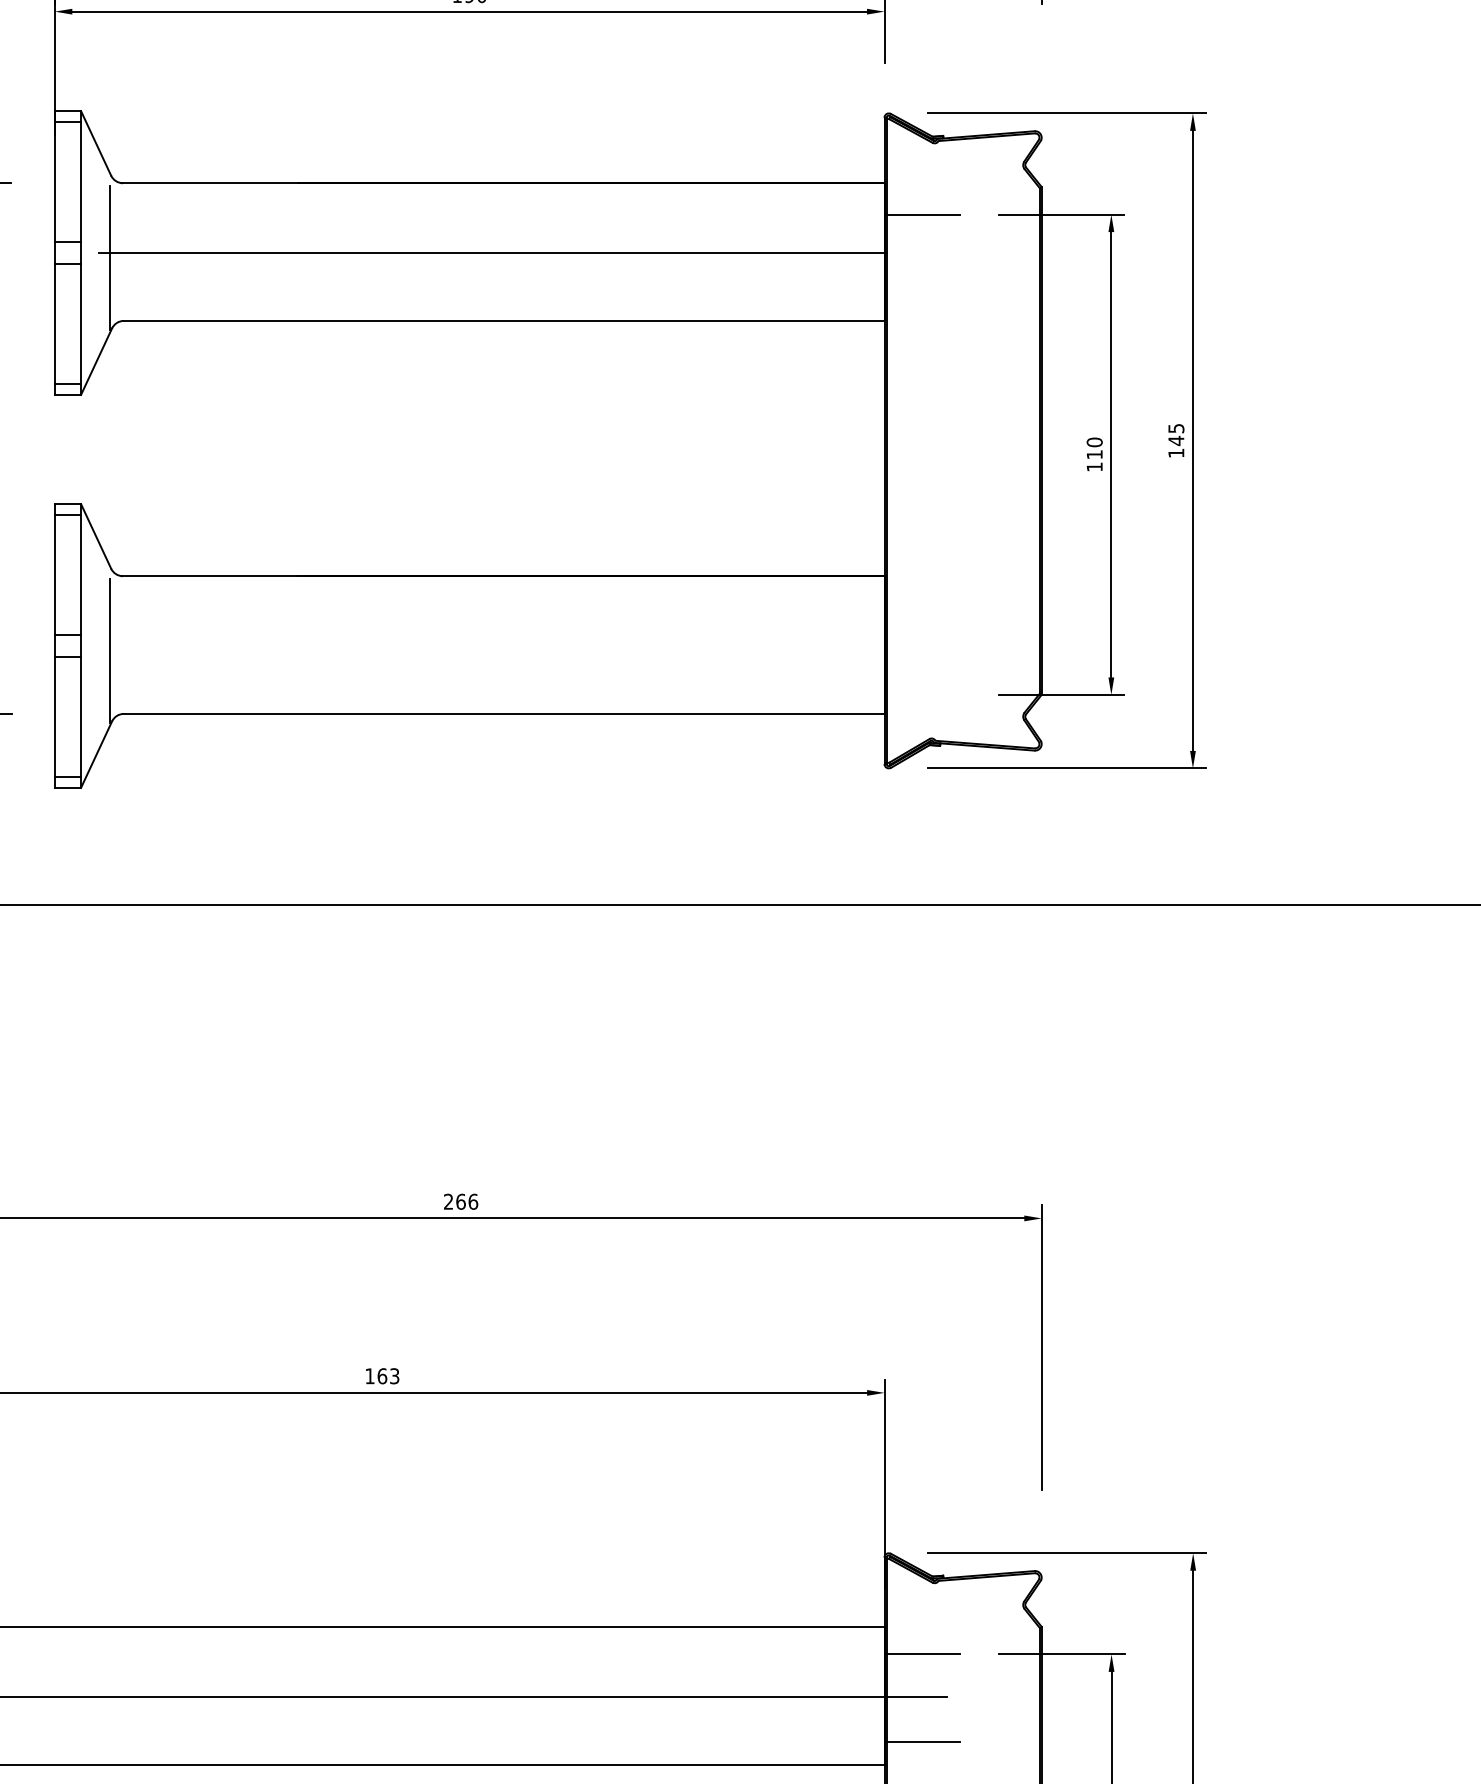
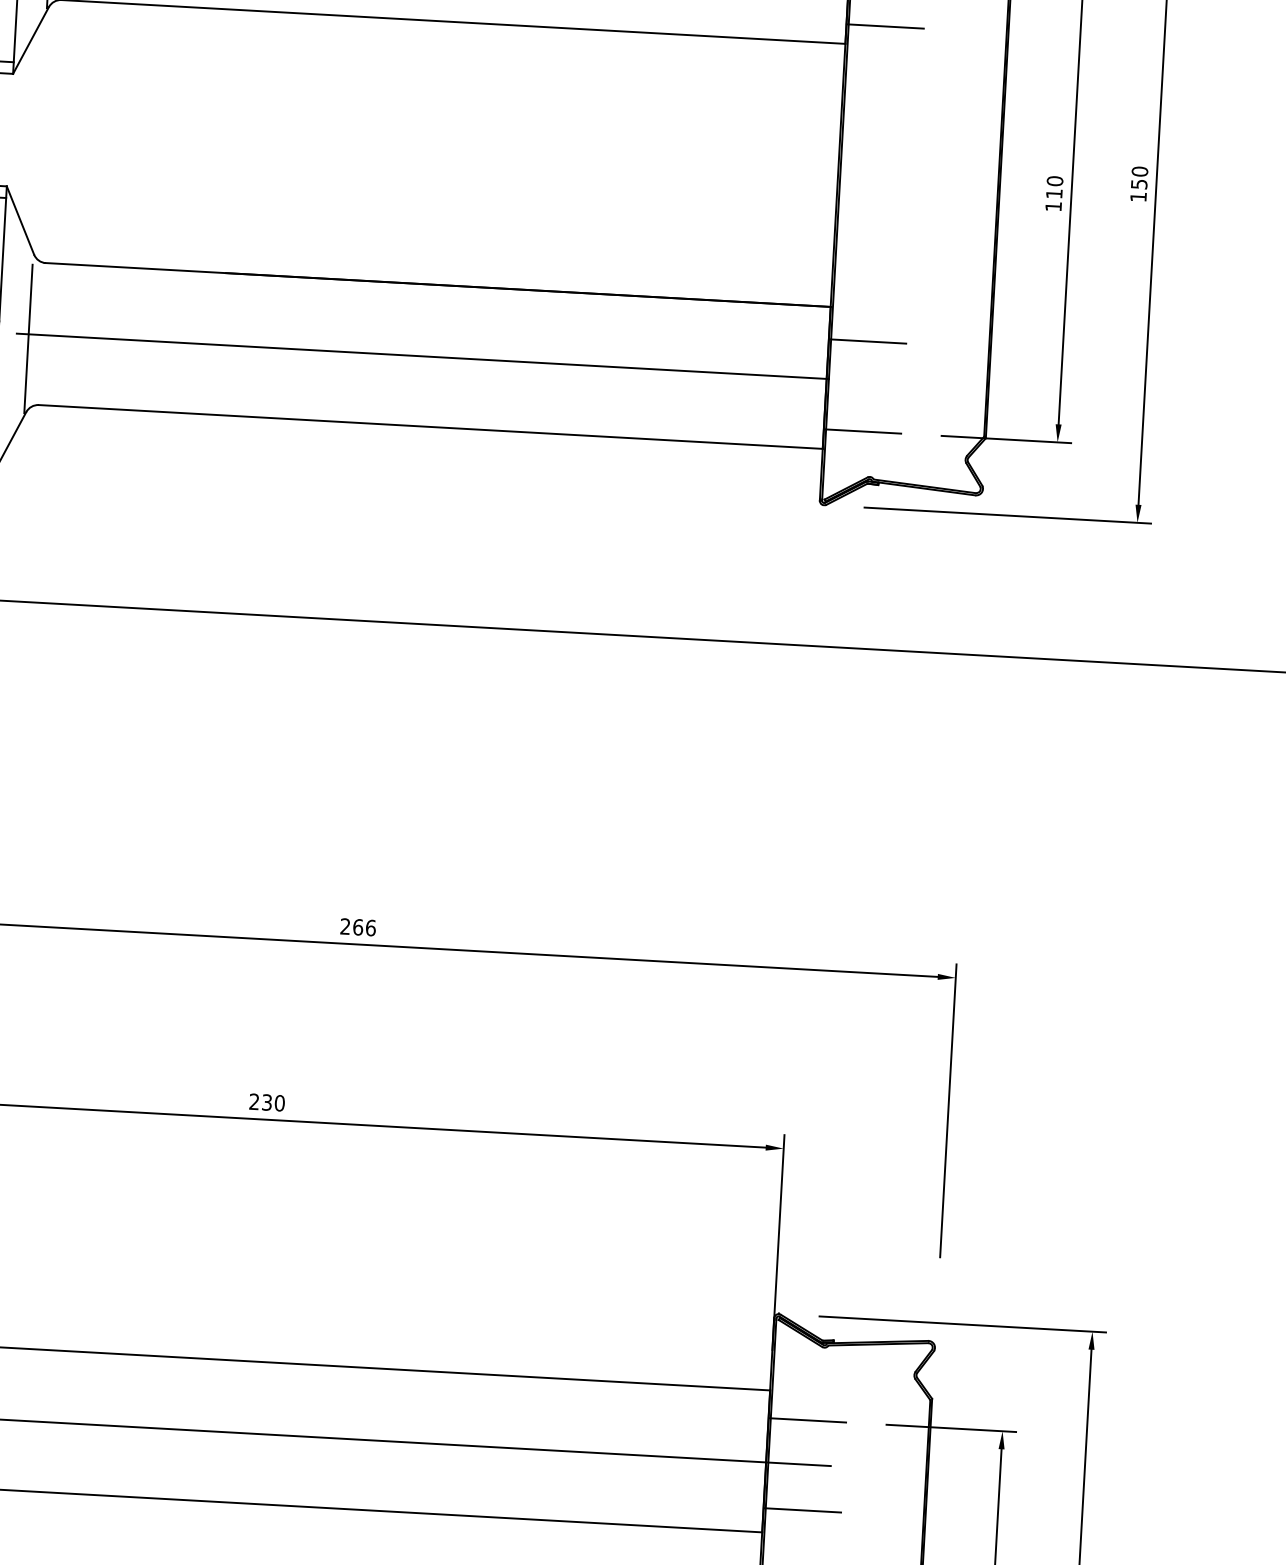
line: (921, 301) -> (884, 25), added
text: (1176, 434) -> (1139, 177), 145 -> 150
line: (921, 607) -> (867, 341), added
line: (492, 646) -> (422, 356), added
line: (921, 694) -> (862, 431), added
text: (382, 1376) -> (267, 1102), 163 -> 230

